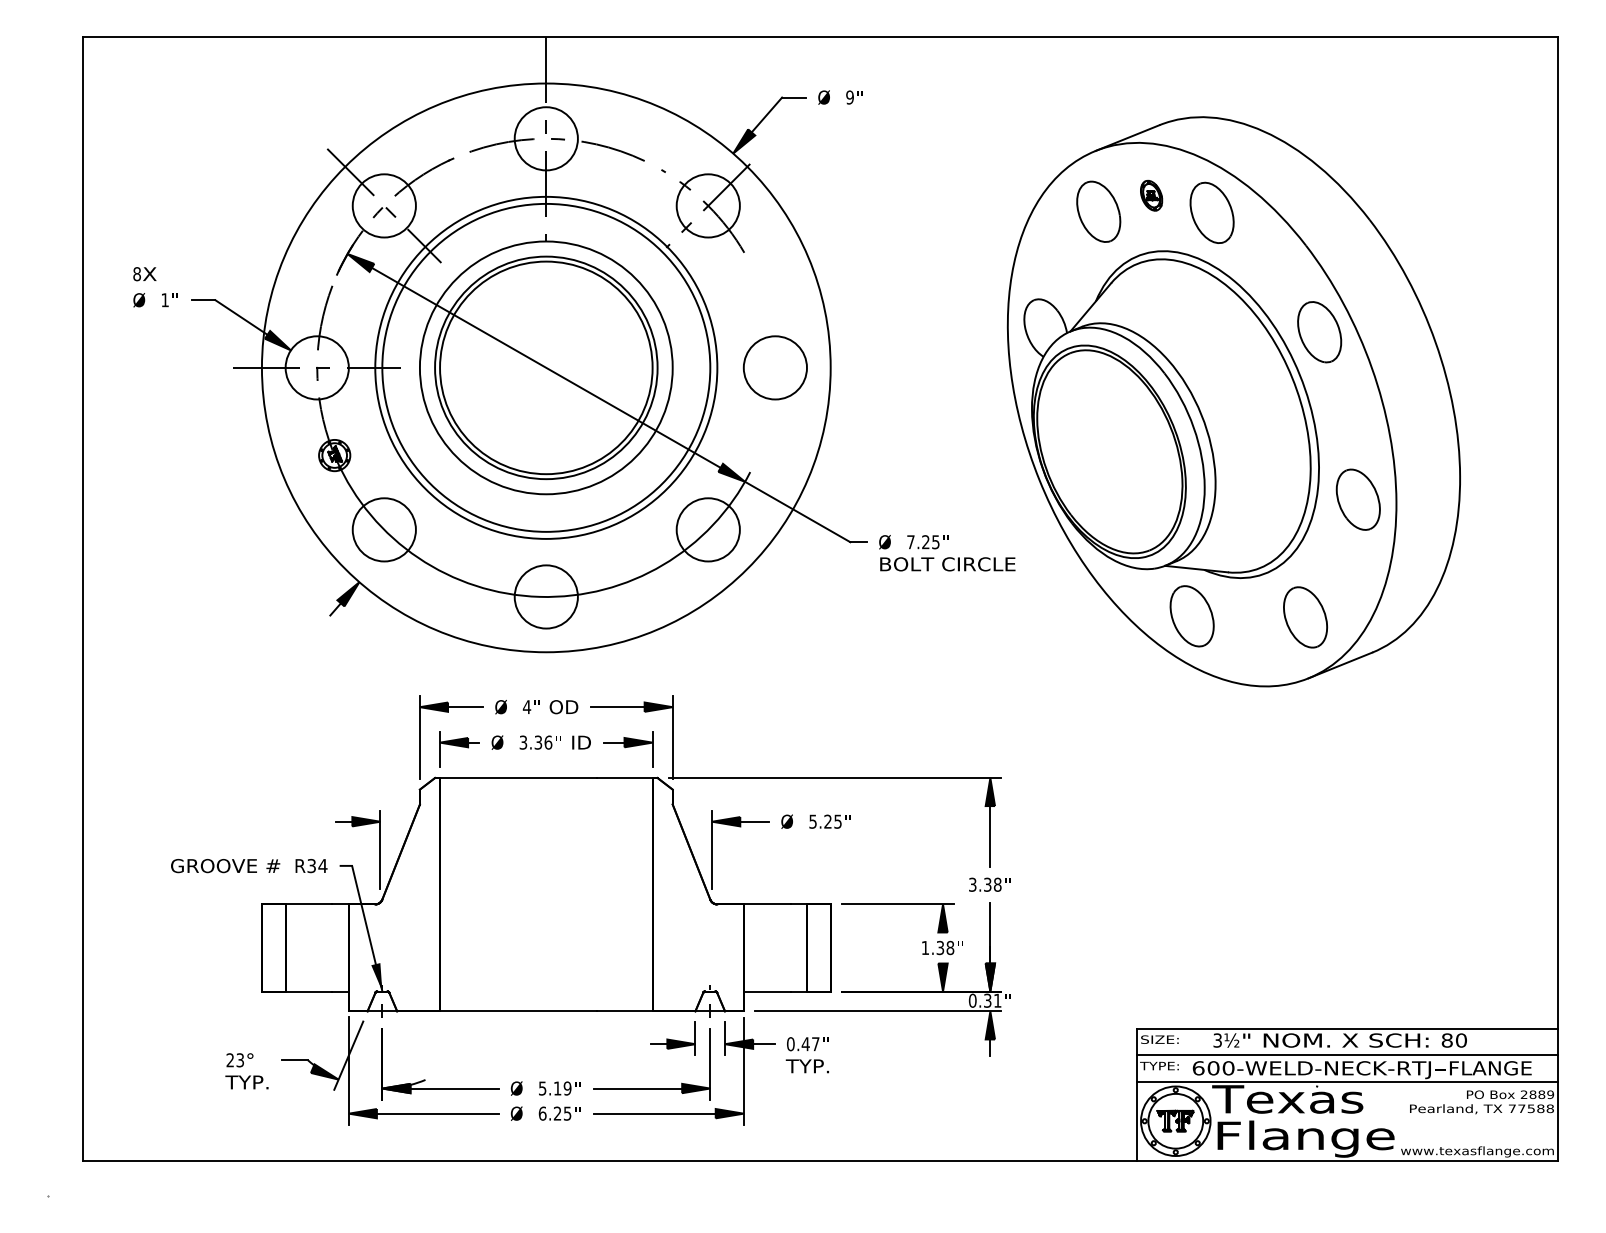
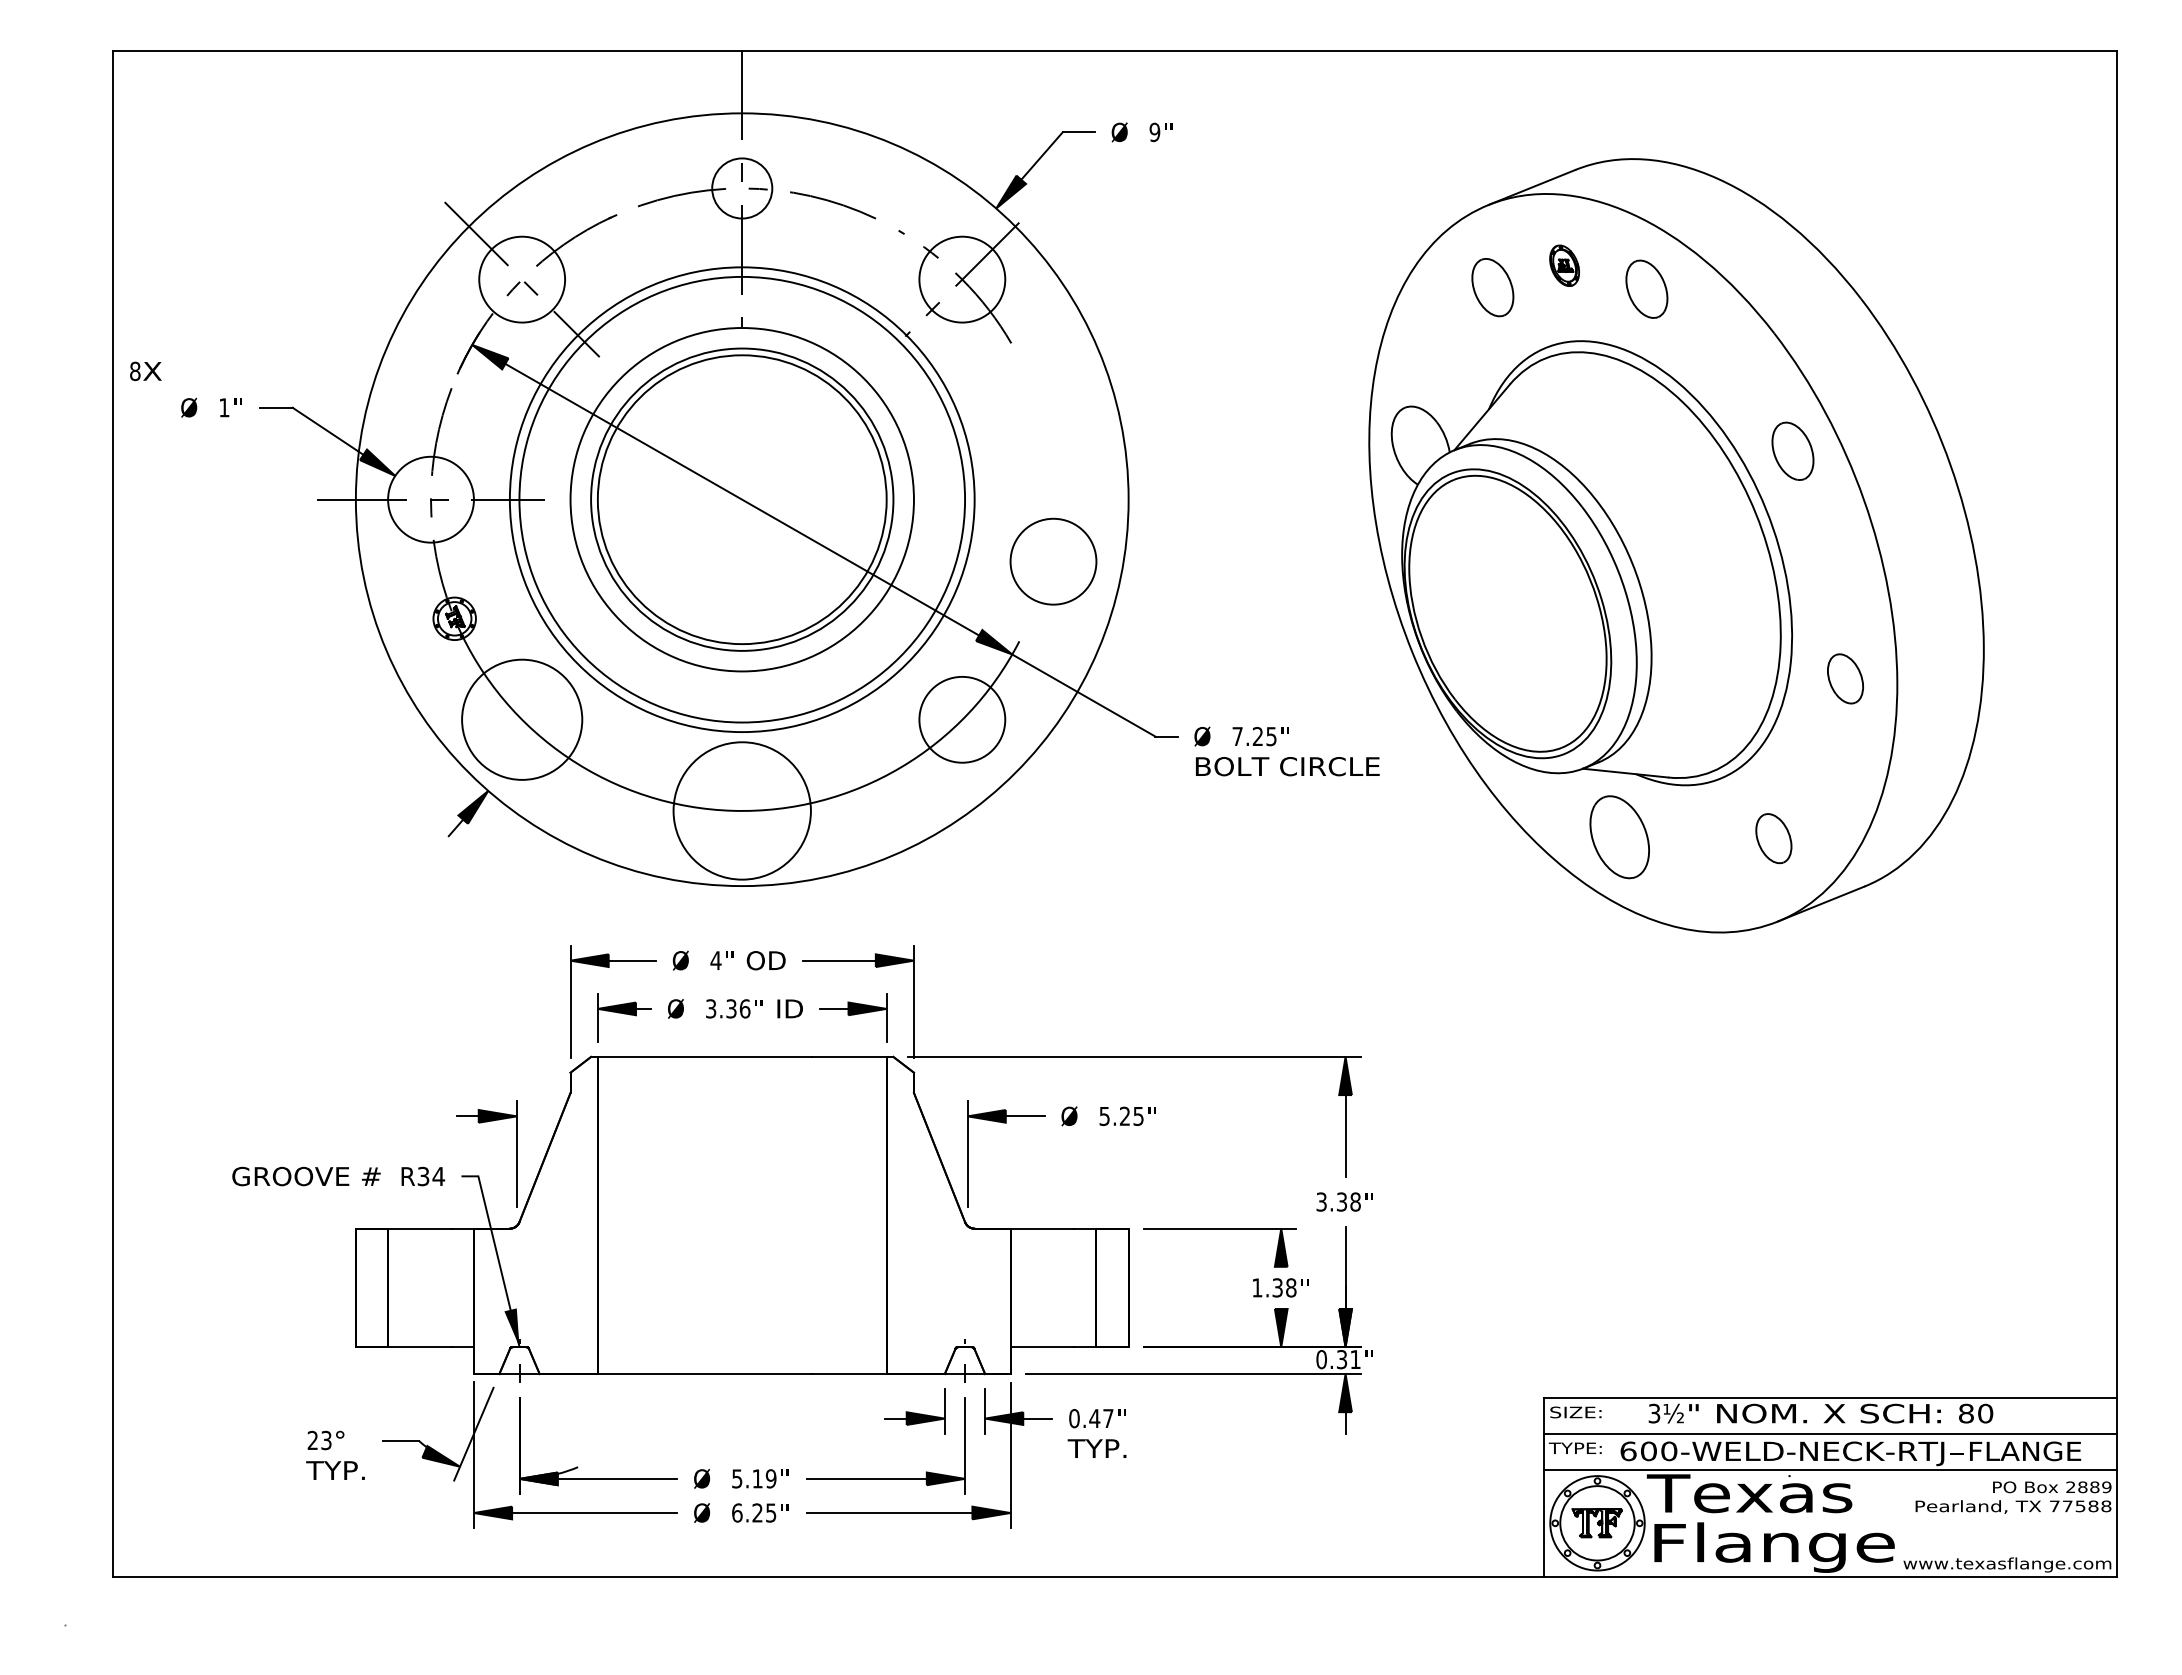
circle: (546, 138) -> (742, 188), size x0.7
part: (1098, 211) -> (1492, 287), size x0.7
part: (1211, 213) -> (1646, 289), size x0.7
text: (144, 274) -> (145, 371), moved
part: (1319, 332) -> (1792, 451), size x0.7
circle: (775, 367) -> (1053, 561), moved
part: (1358, 499) -> (1845, 678), size x0.6
circle: (384, 529) -> (522, 719), size x1.4
circle: (546, 596) -> (742, 810), size x1.6
part: (1305, 617) -> (1773, 838), size x0.6

